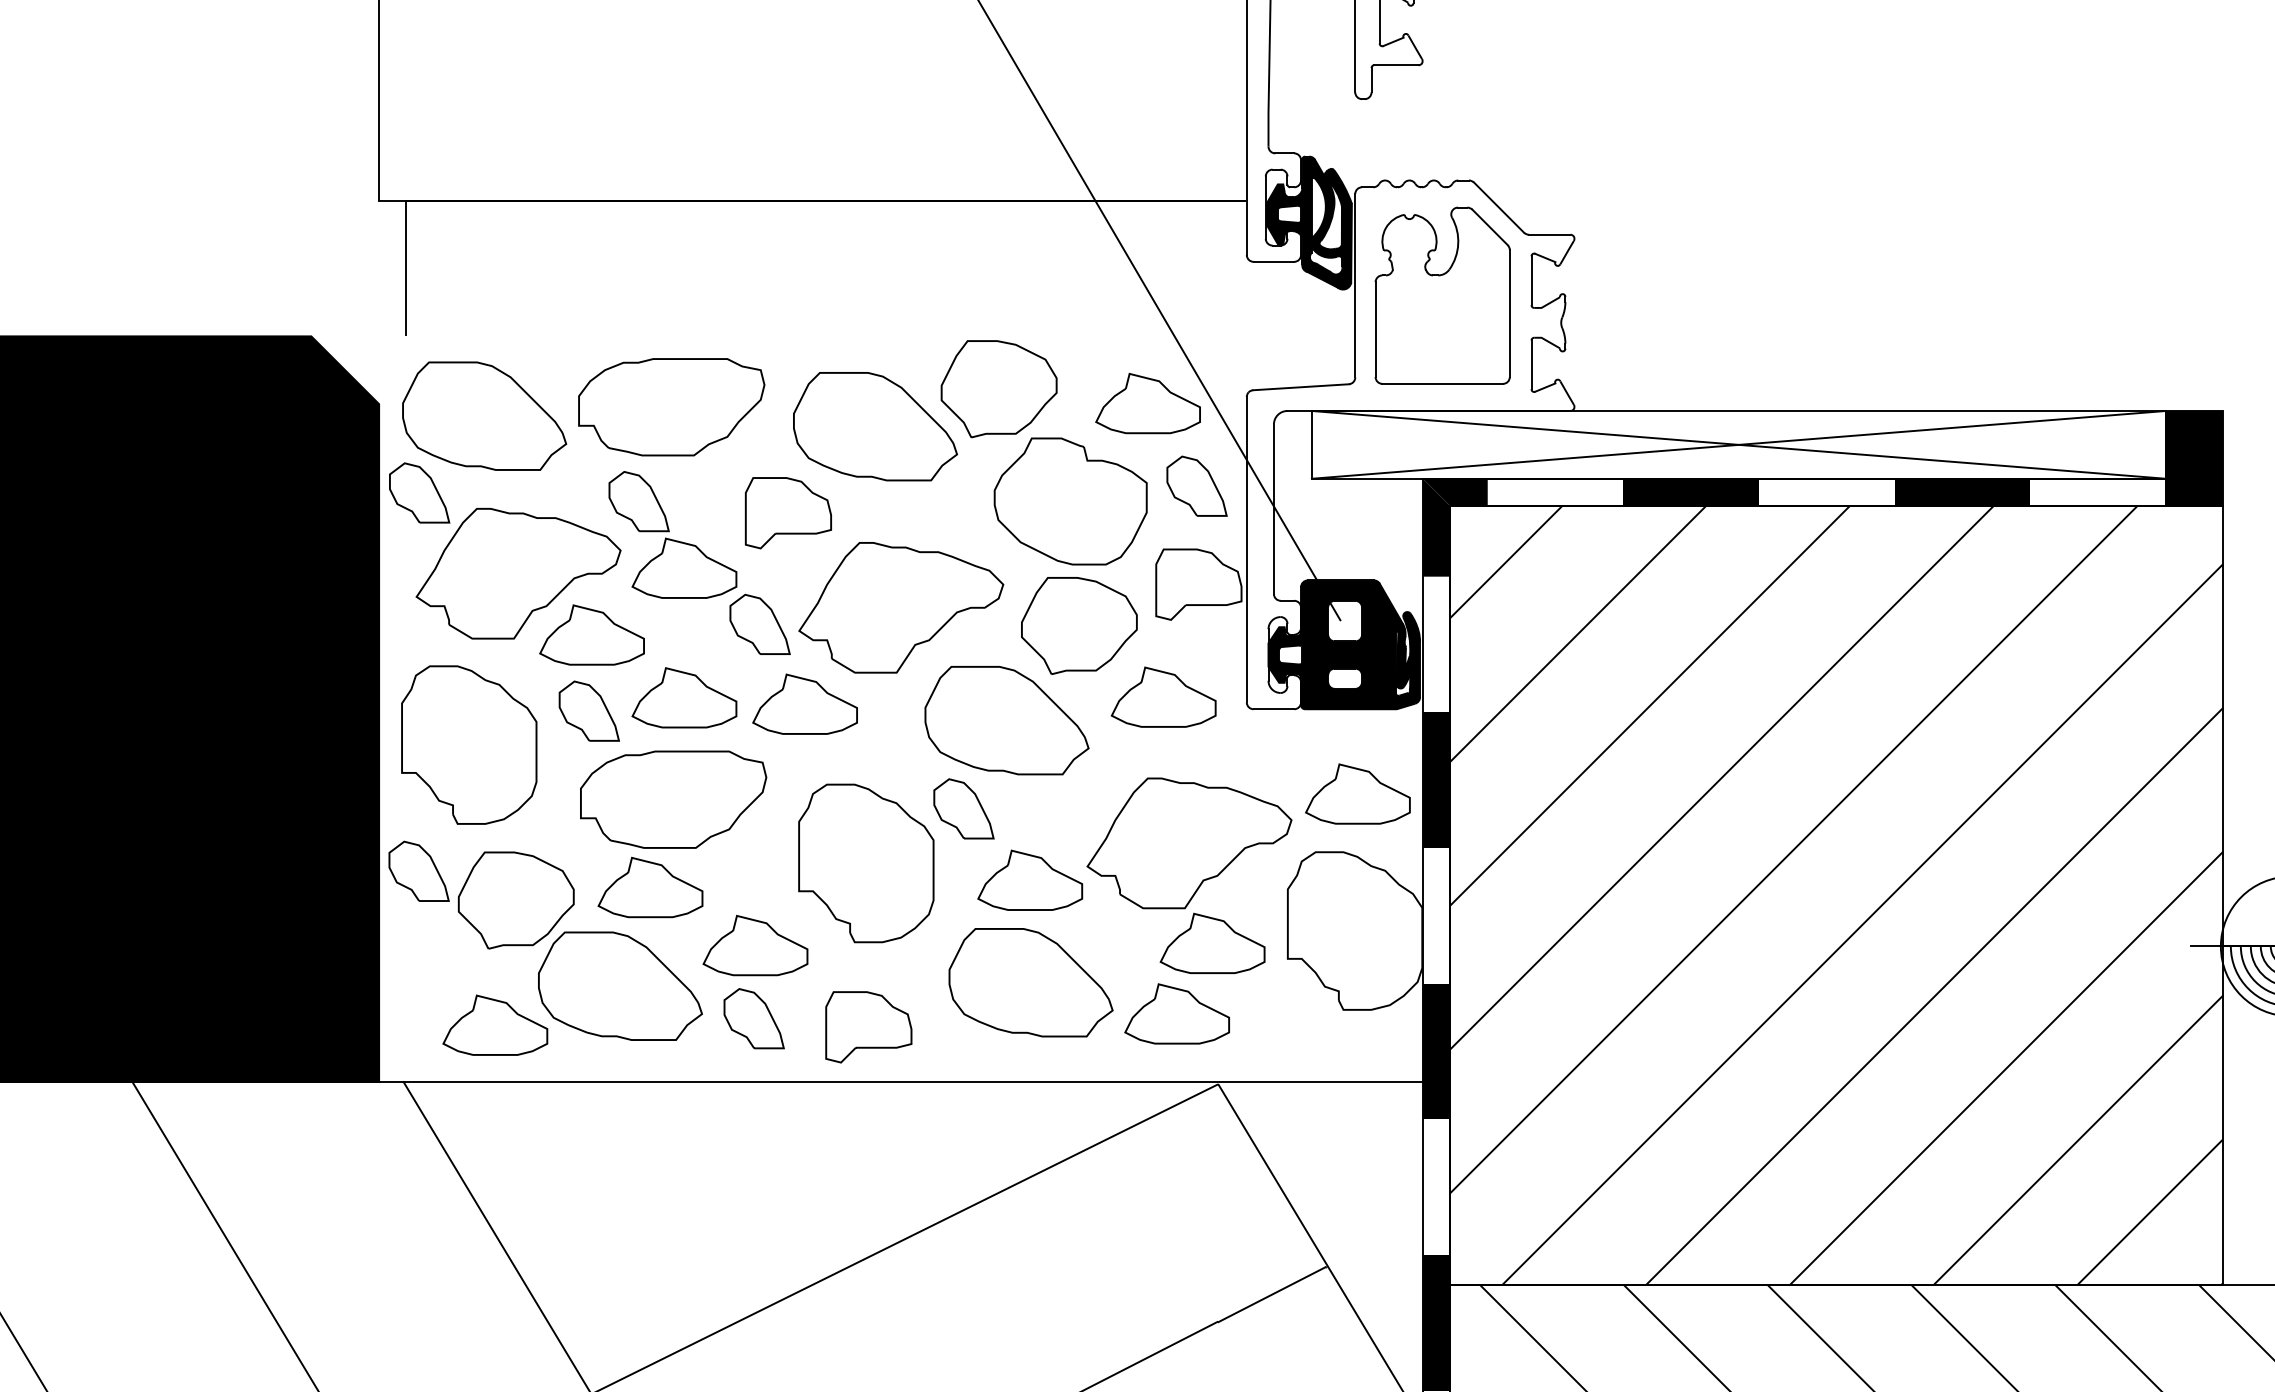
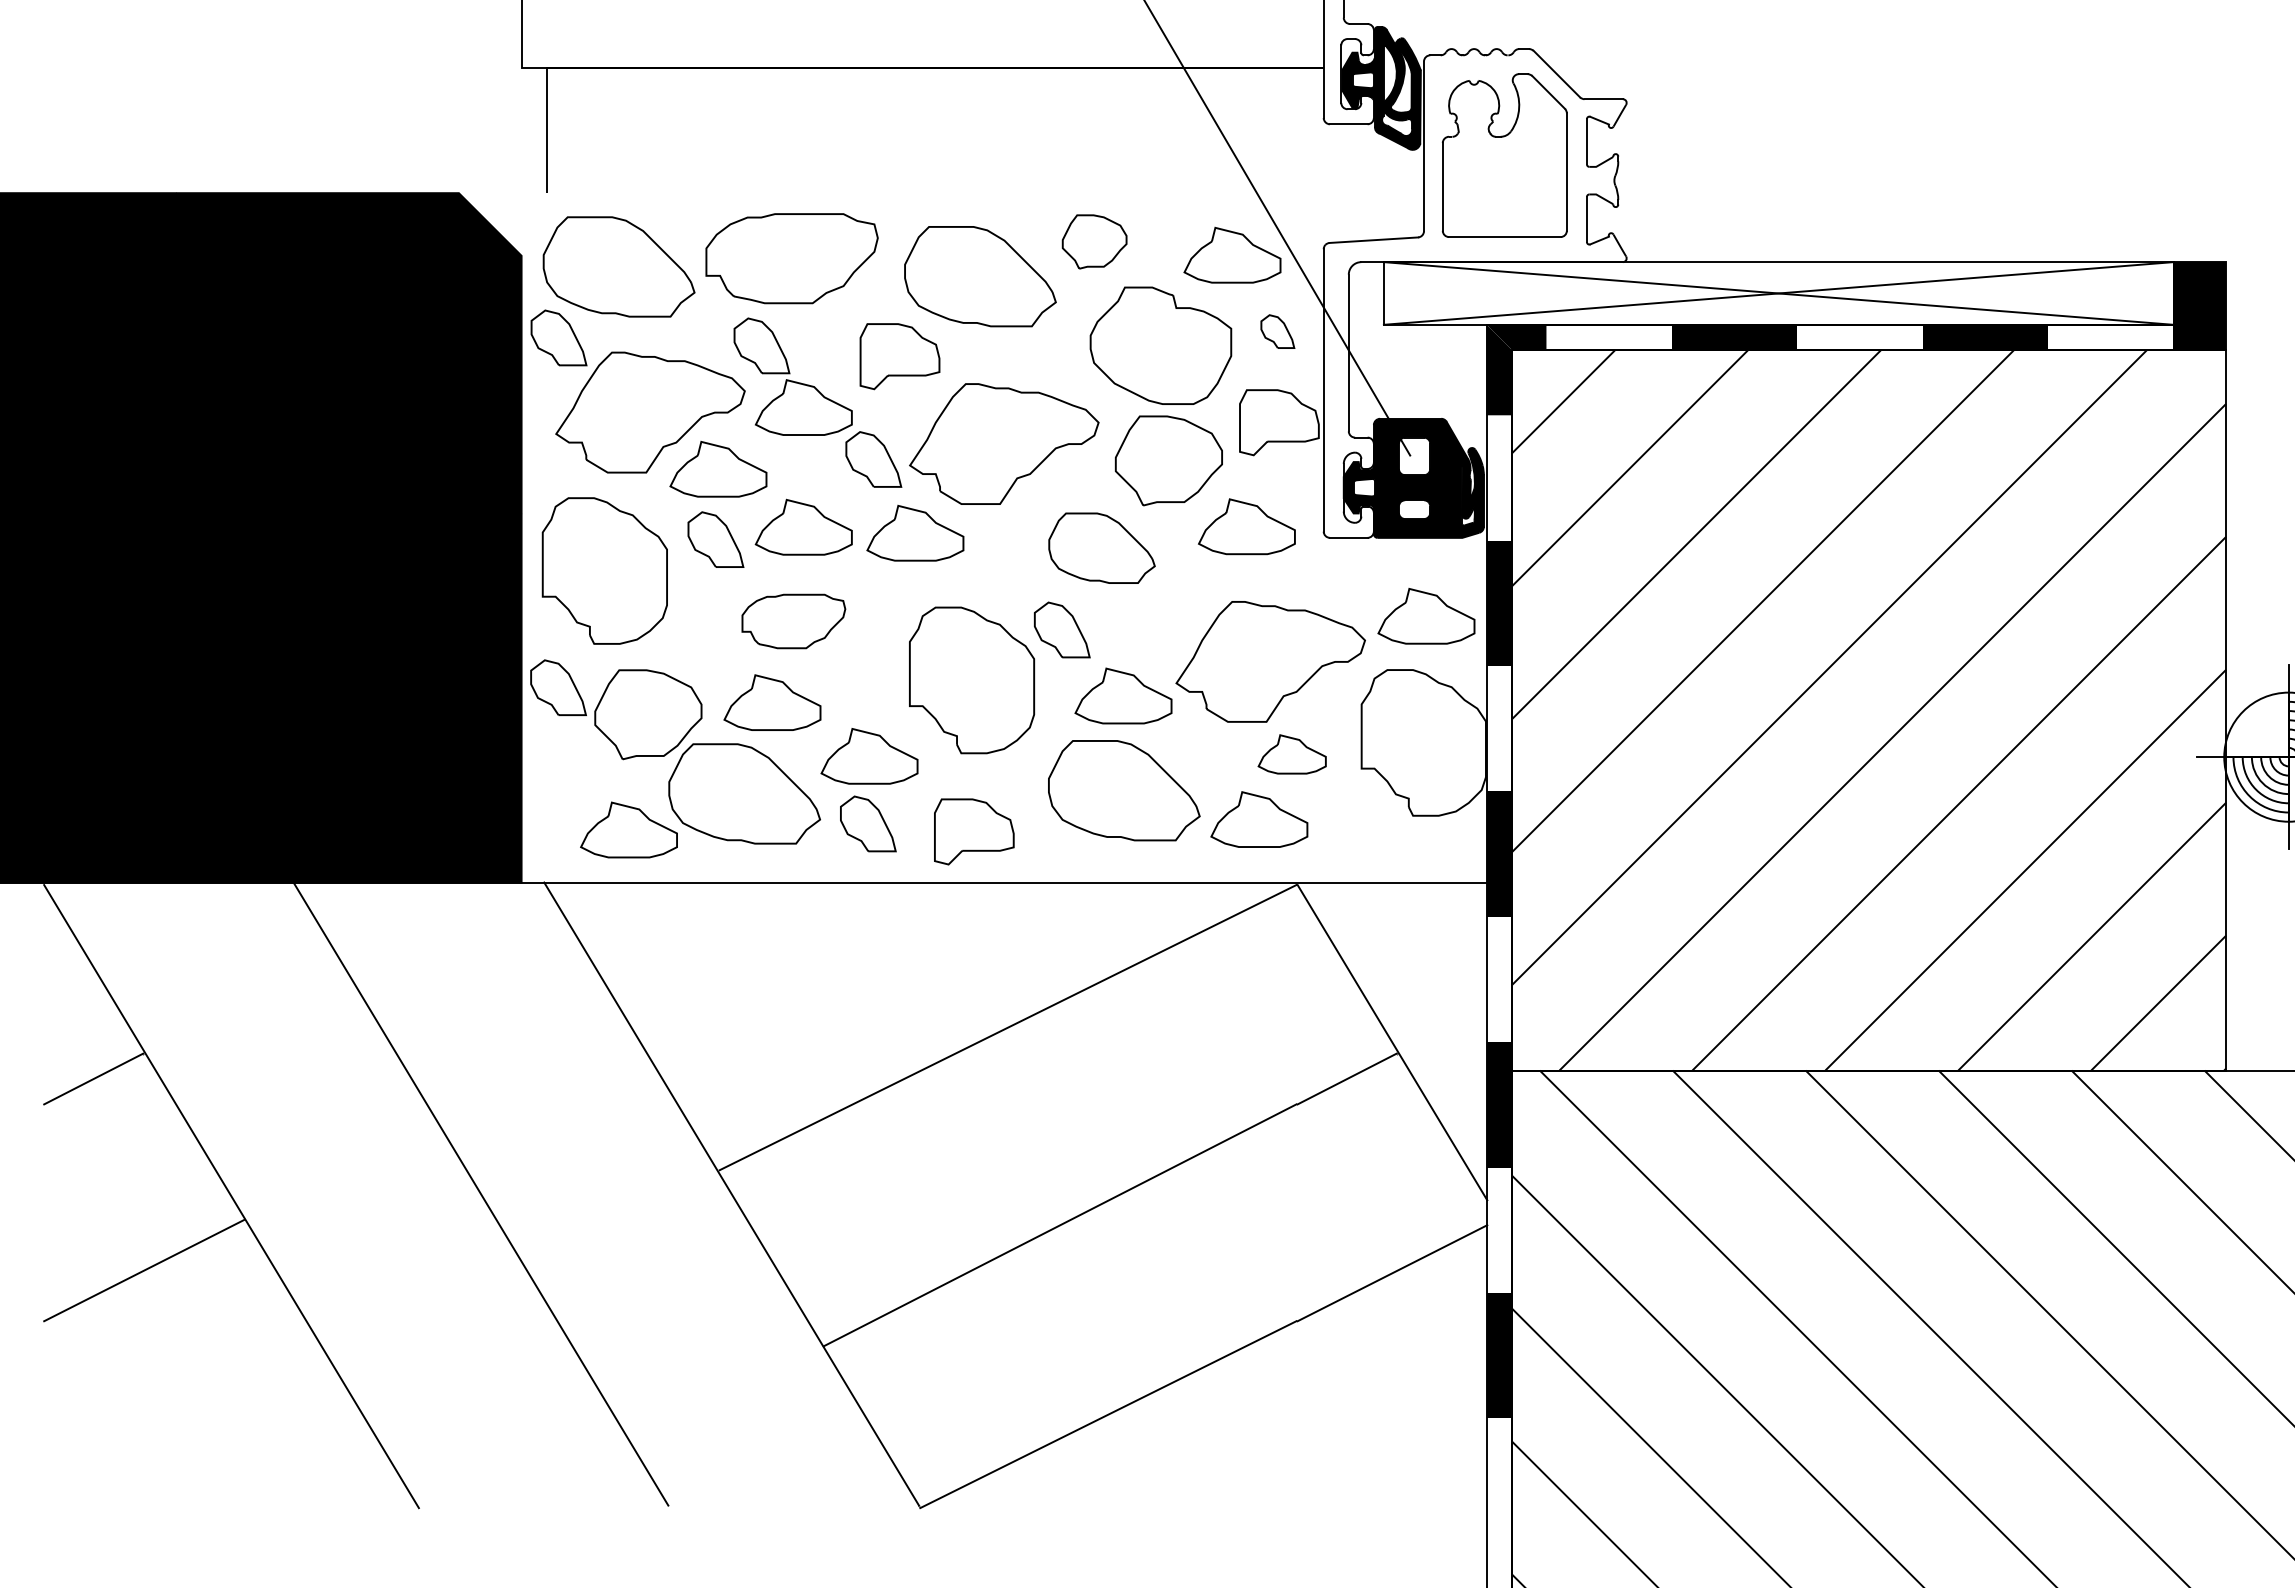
part: (998, 388) -> (1094, 241), size x0.6
part: (1196, 486) -> (1277, 331), size x0.6
part: (1006, 719) -> (1101, 547), size x0.7
part: (673, 799) -> (793, 621), size x0.6
part: (1213, 943) -> (1292, 754), size x0.7

